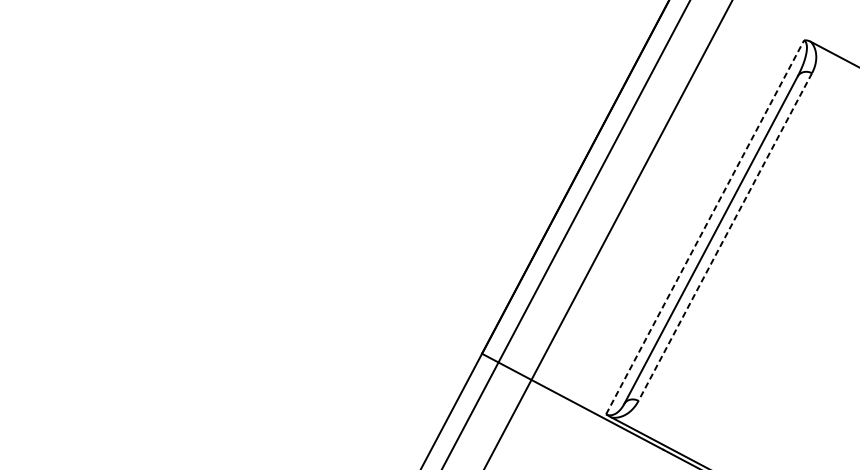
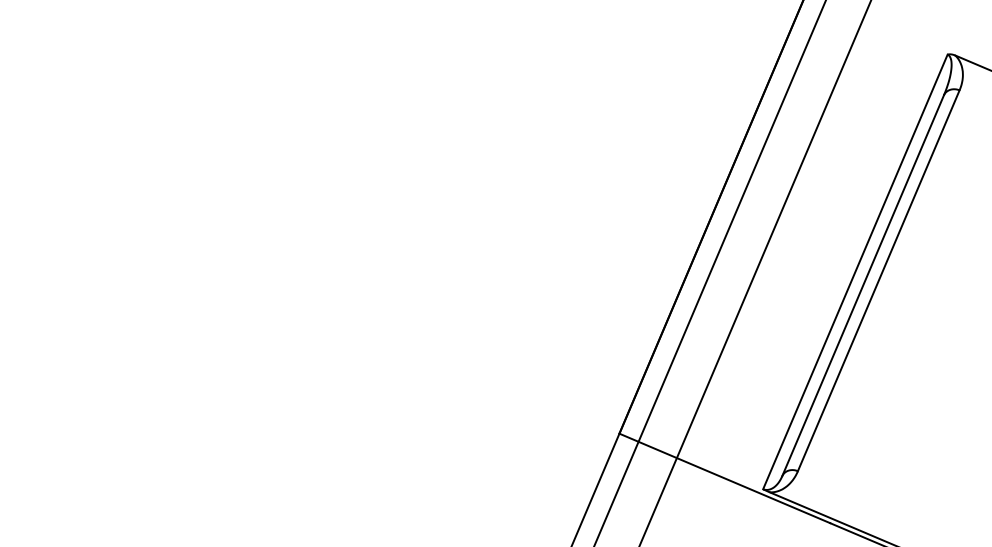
line: (705, 227) -> (855, 271), dashed -> solid
line: (725, 236) -> (878, 280), dashed -> solid

